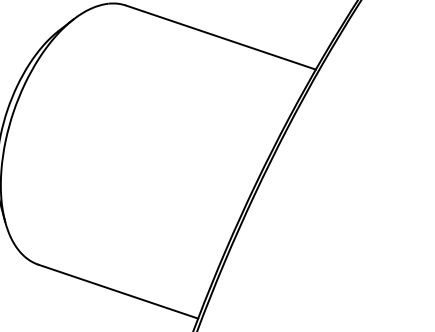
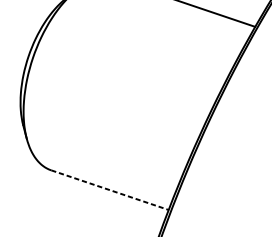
line: (118, 291) -> (110, 190), solid -> dashed

